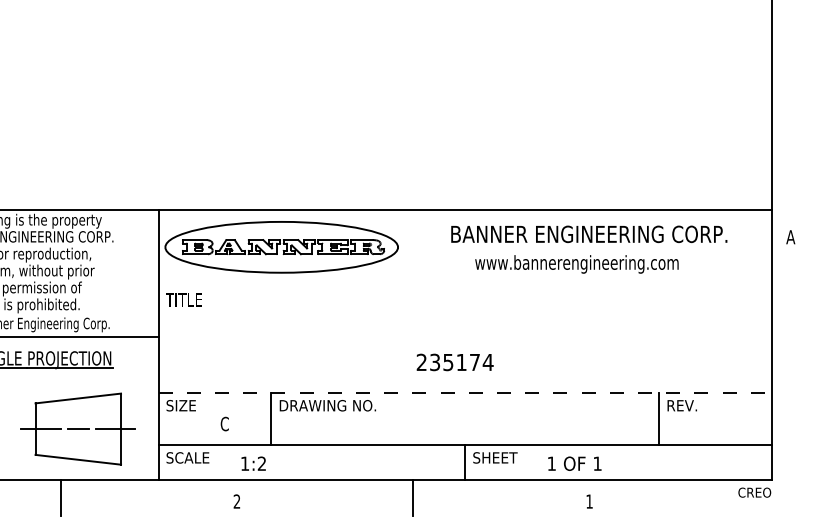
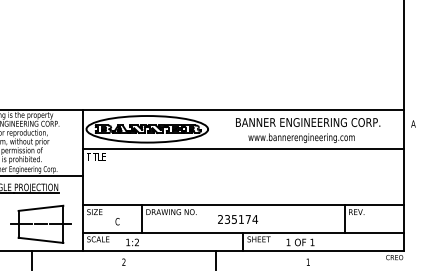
line: (463, 285) -> (242, 149), added
text: (456, 362) -> (238, 219), moved
line: (465, 393) -> (243, 205), dashed -> solid

